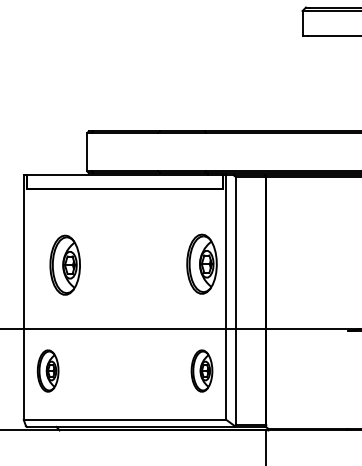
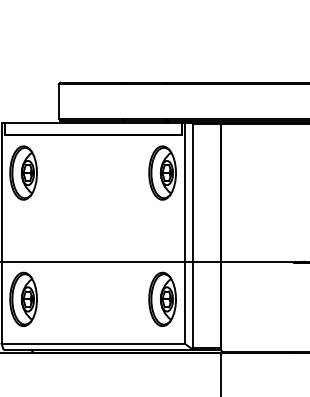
part: (201, 263) -> (162, 172), moved
part: (64, 264) -> (22, 172), moved
part: (47, 370) -> (22, 298), size x1.43
part: (201, 370) -> (162, 298), size x1.43

